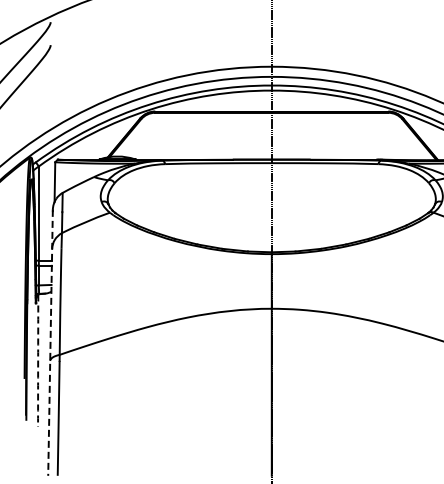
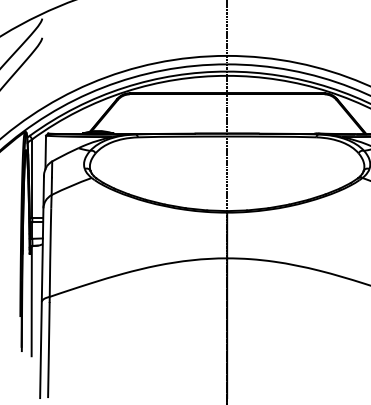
line: (50, 342) -> (42, 286), dashed -> solid
arc: (38, 360) -> (32, 301), dashed -> solid

